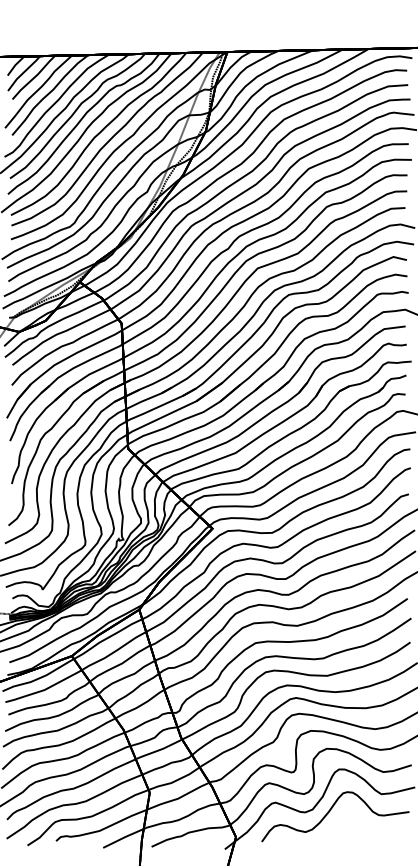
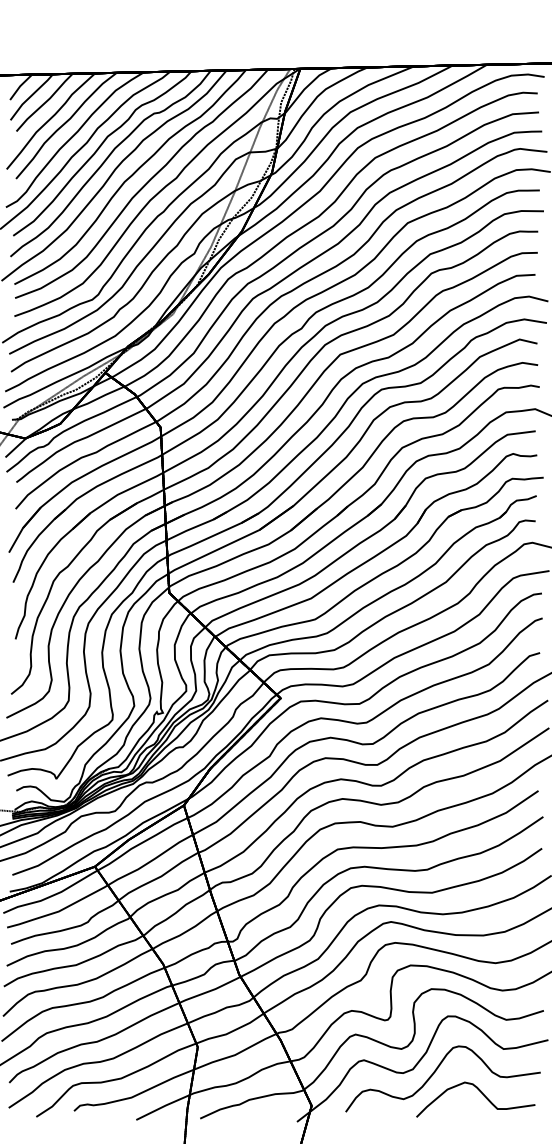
curve: (364, 827) -> (481, 1093), added

